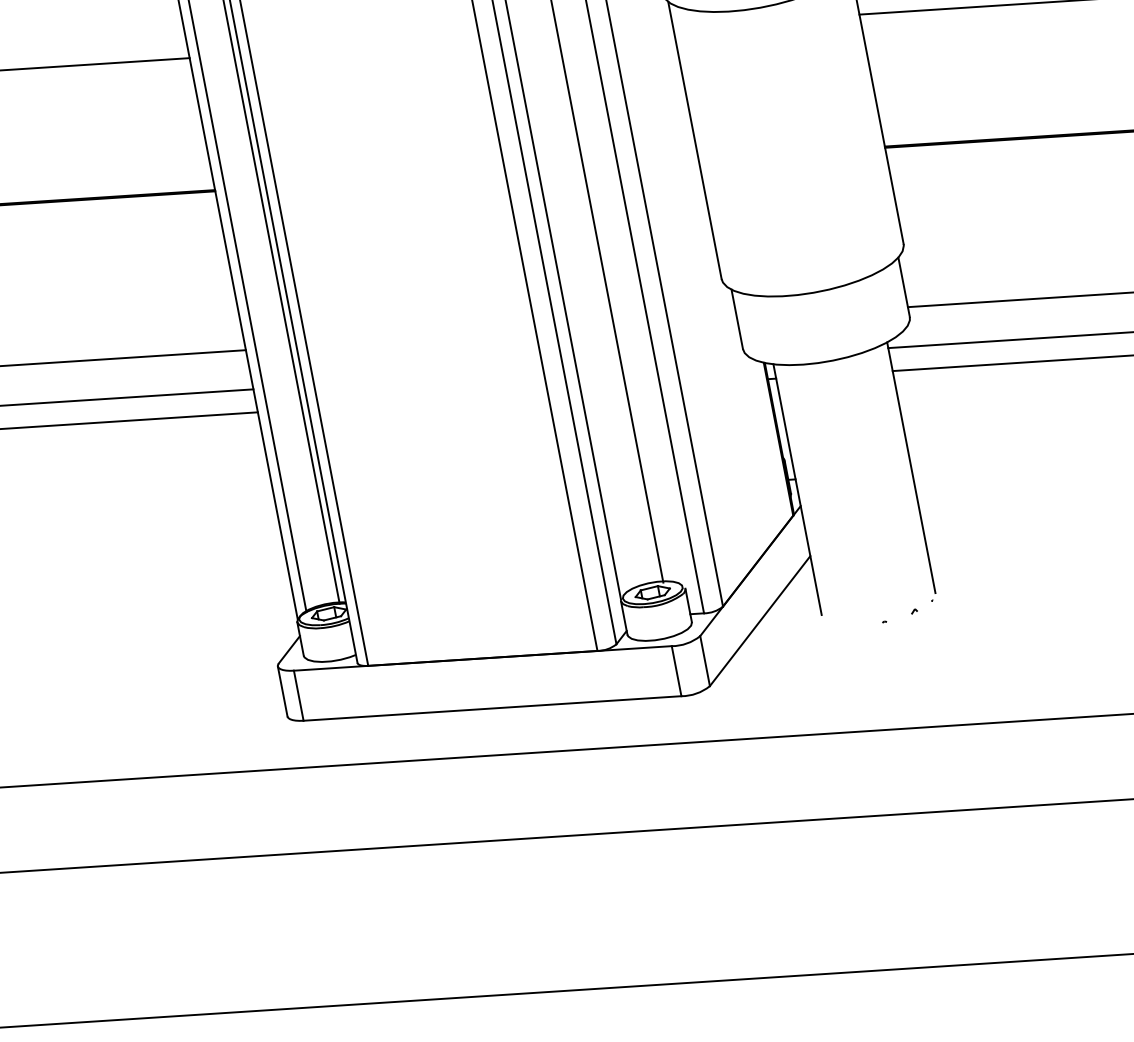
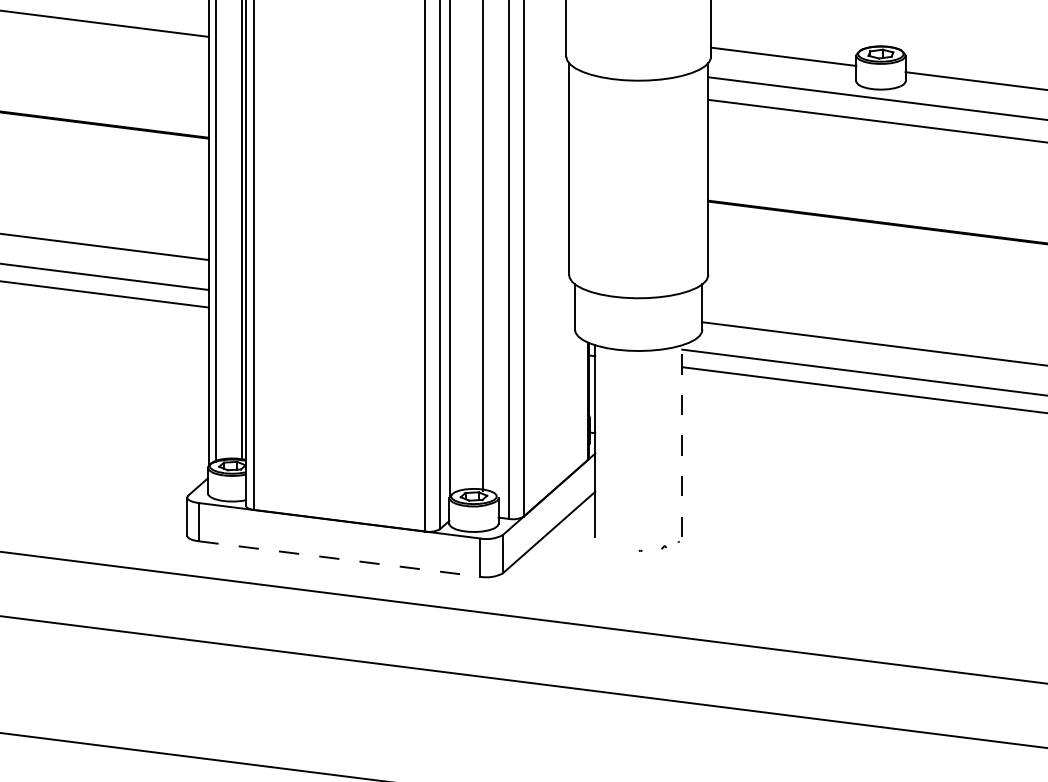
line: (911, 468) -> (682, 441), solid -> dashed
line: (492, 709) -> (339, 559), solid -> dashed

